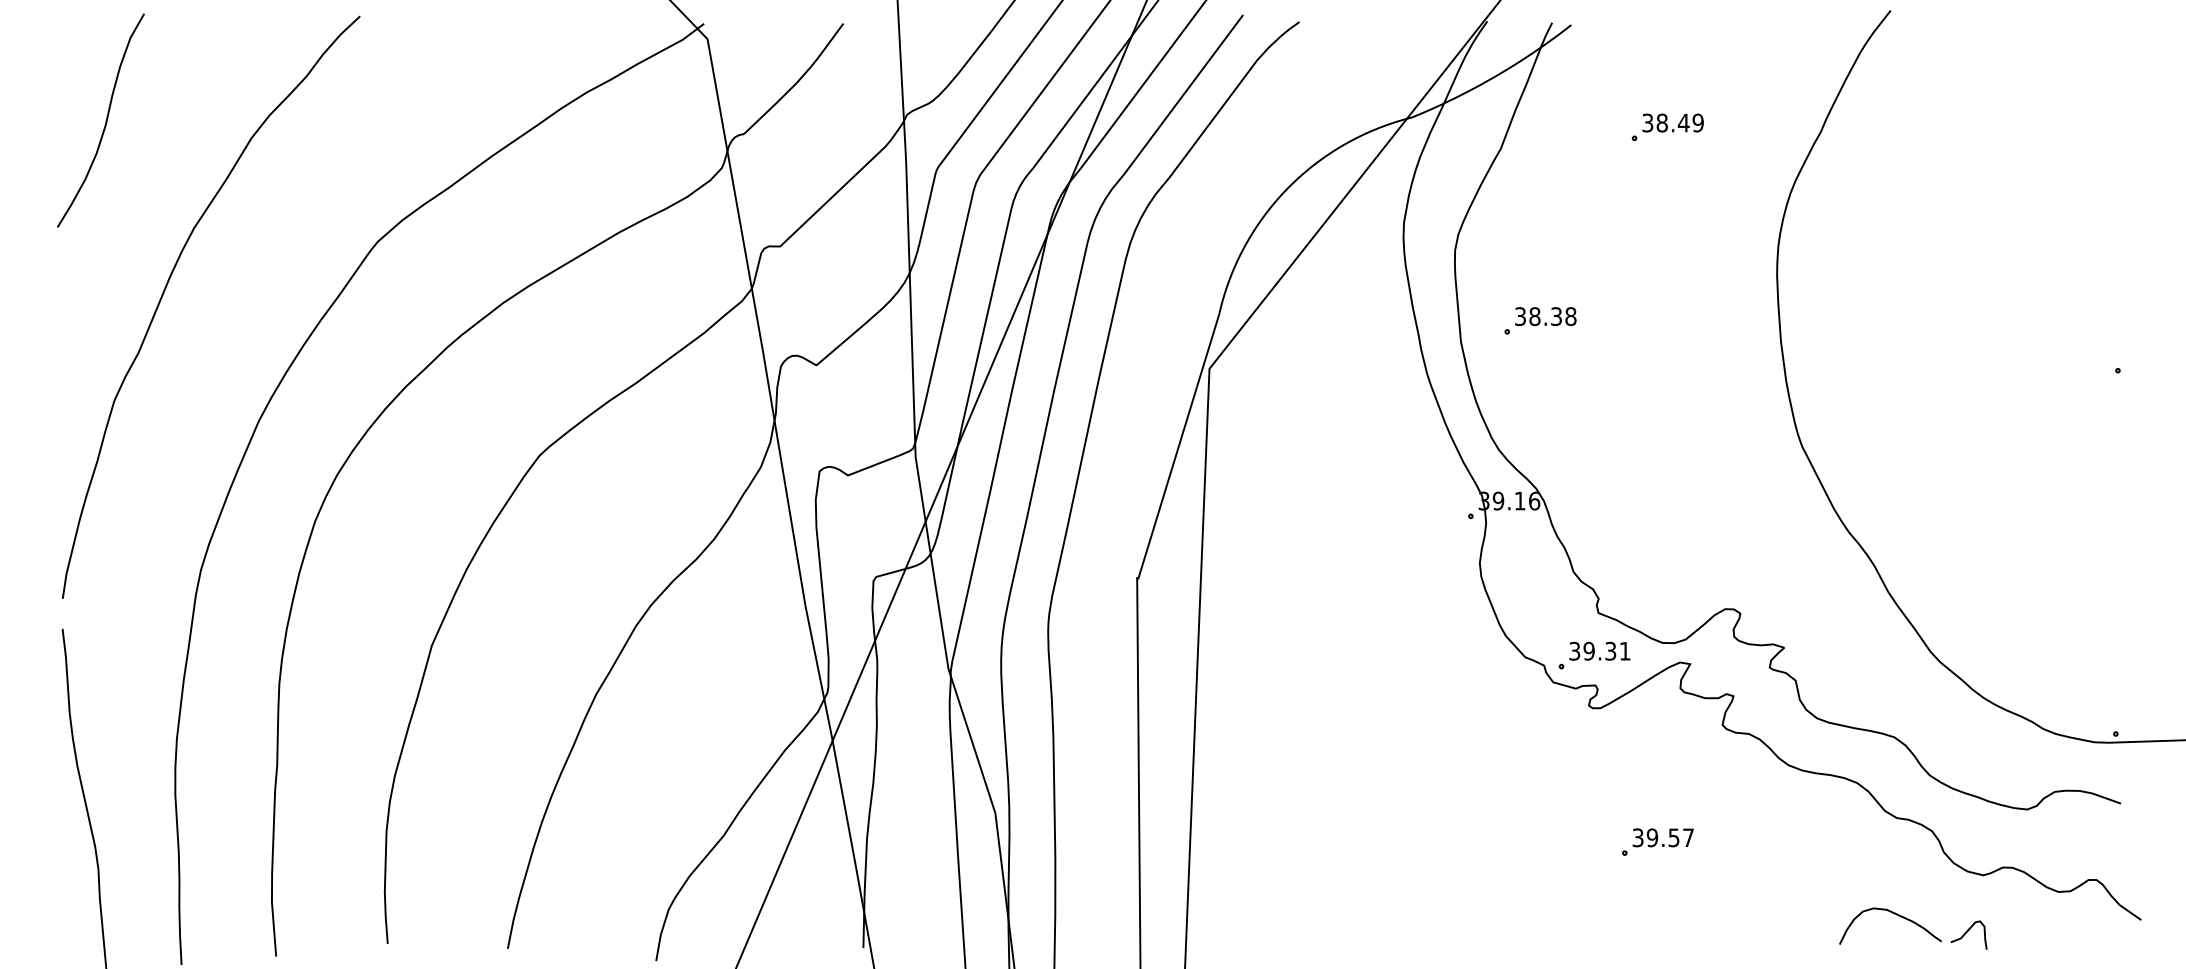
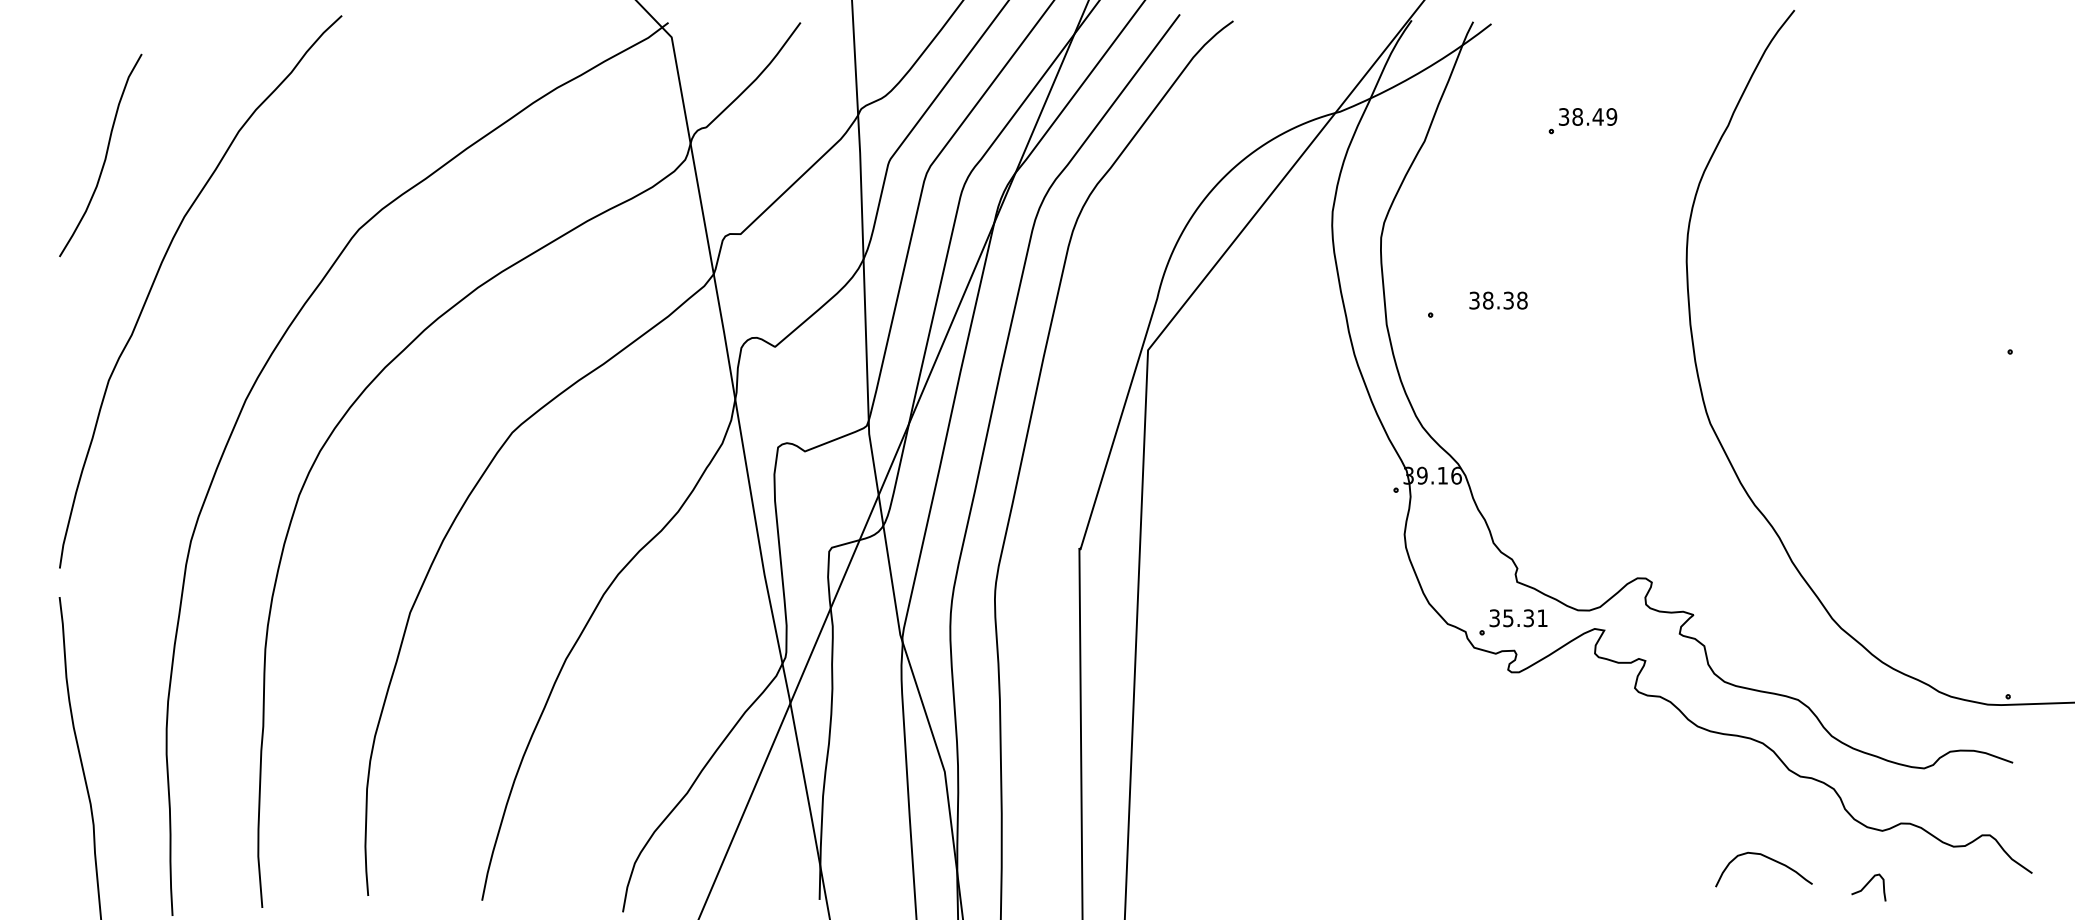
curve: (105, 120) -> (105, 155), moved
text: (1545, 316) -> (1498, 300), moved
text: (1588, 650) -> (1507, 617), 39.31 -> 35.31
part: (1657, 841) -> (1573, 798), removed
curve: (1896, 915) -> (1769, 859), moved

